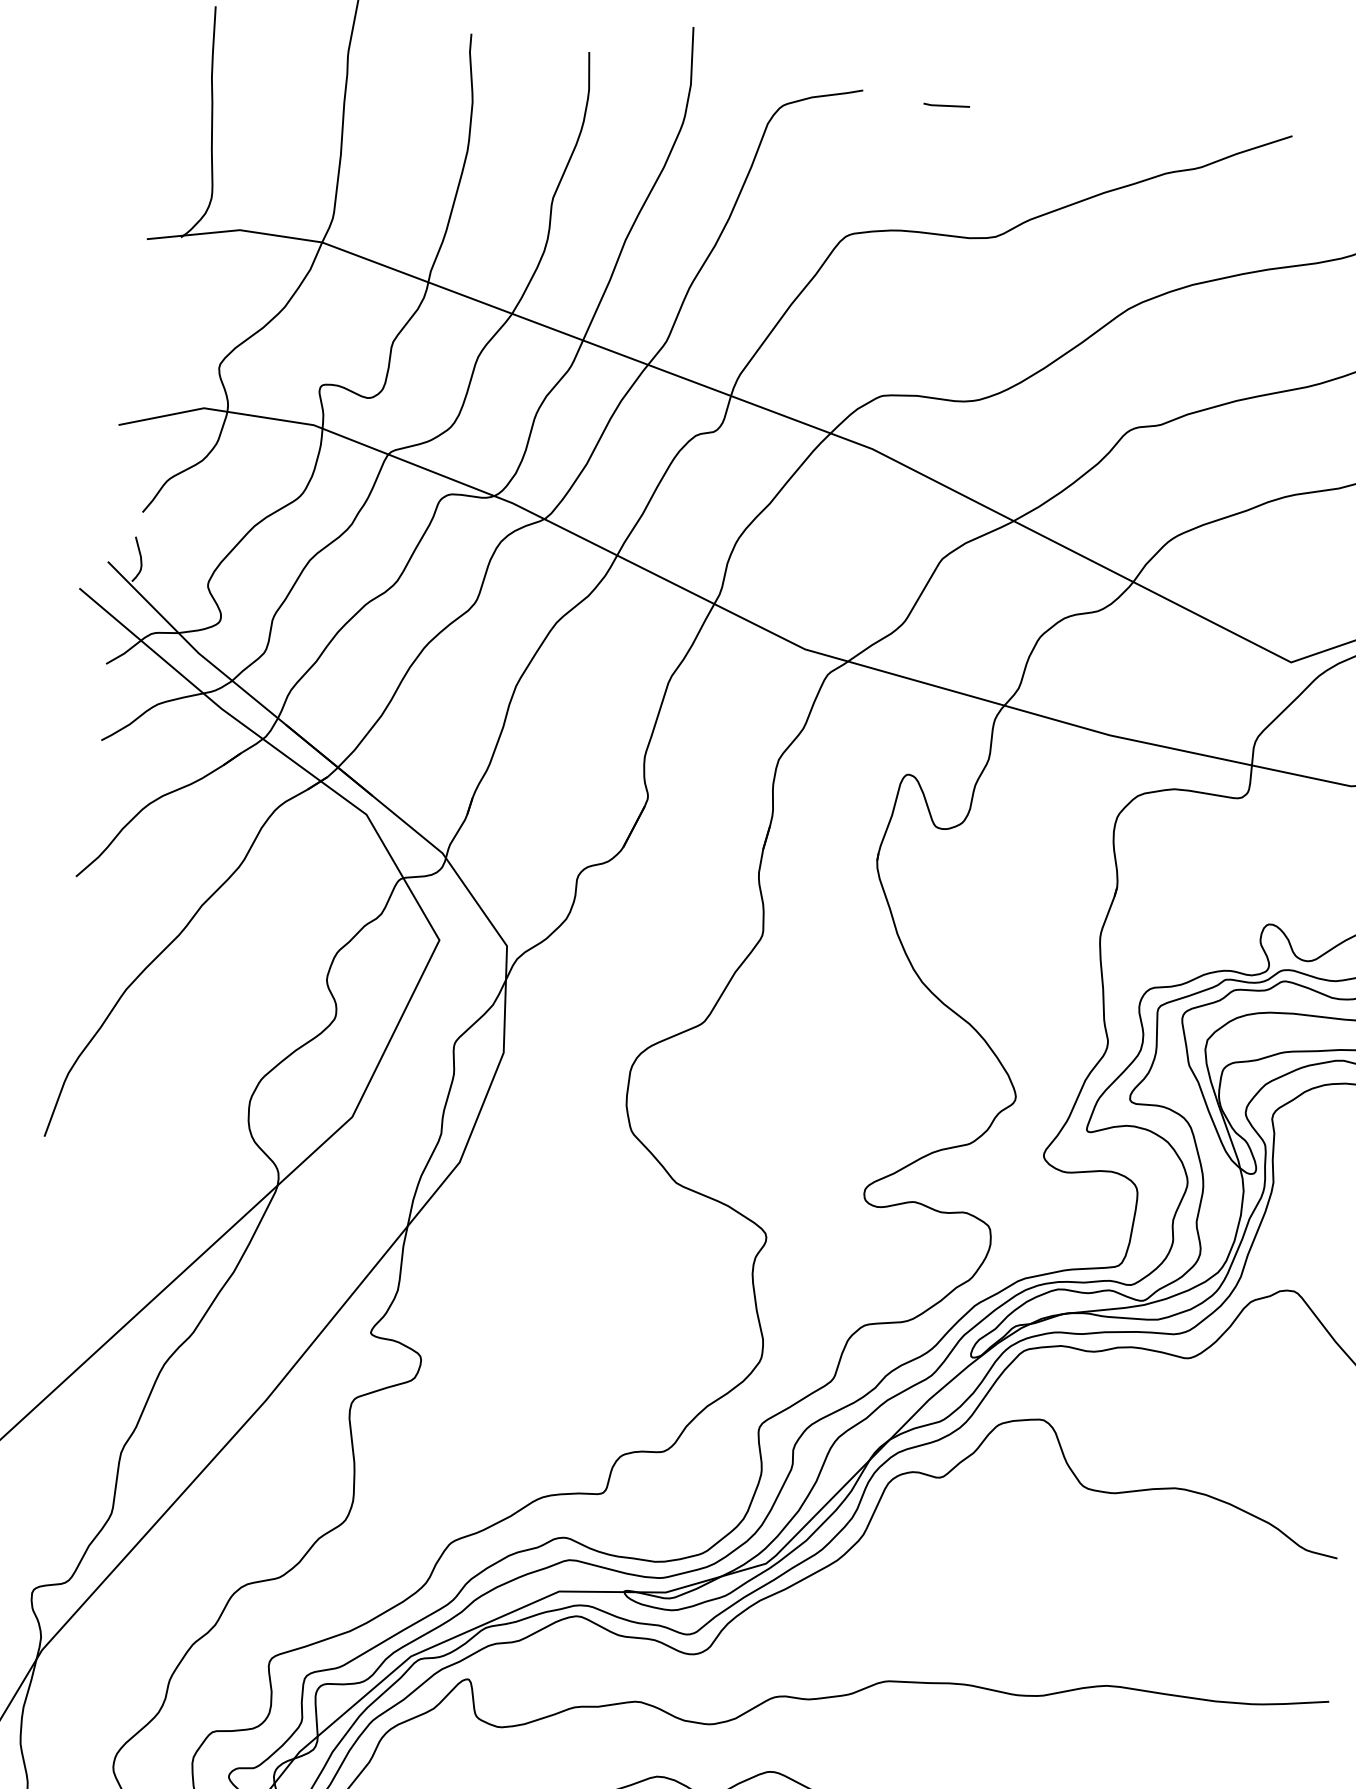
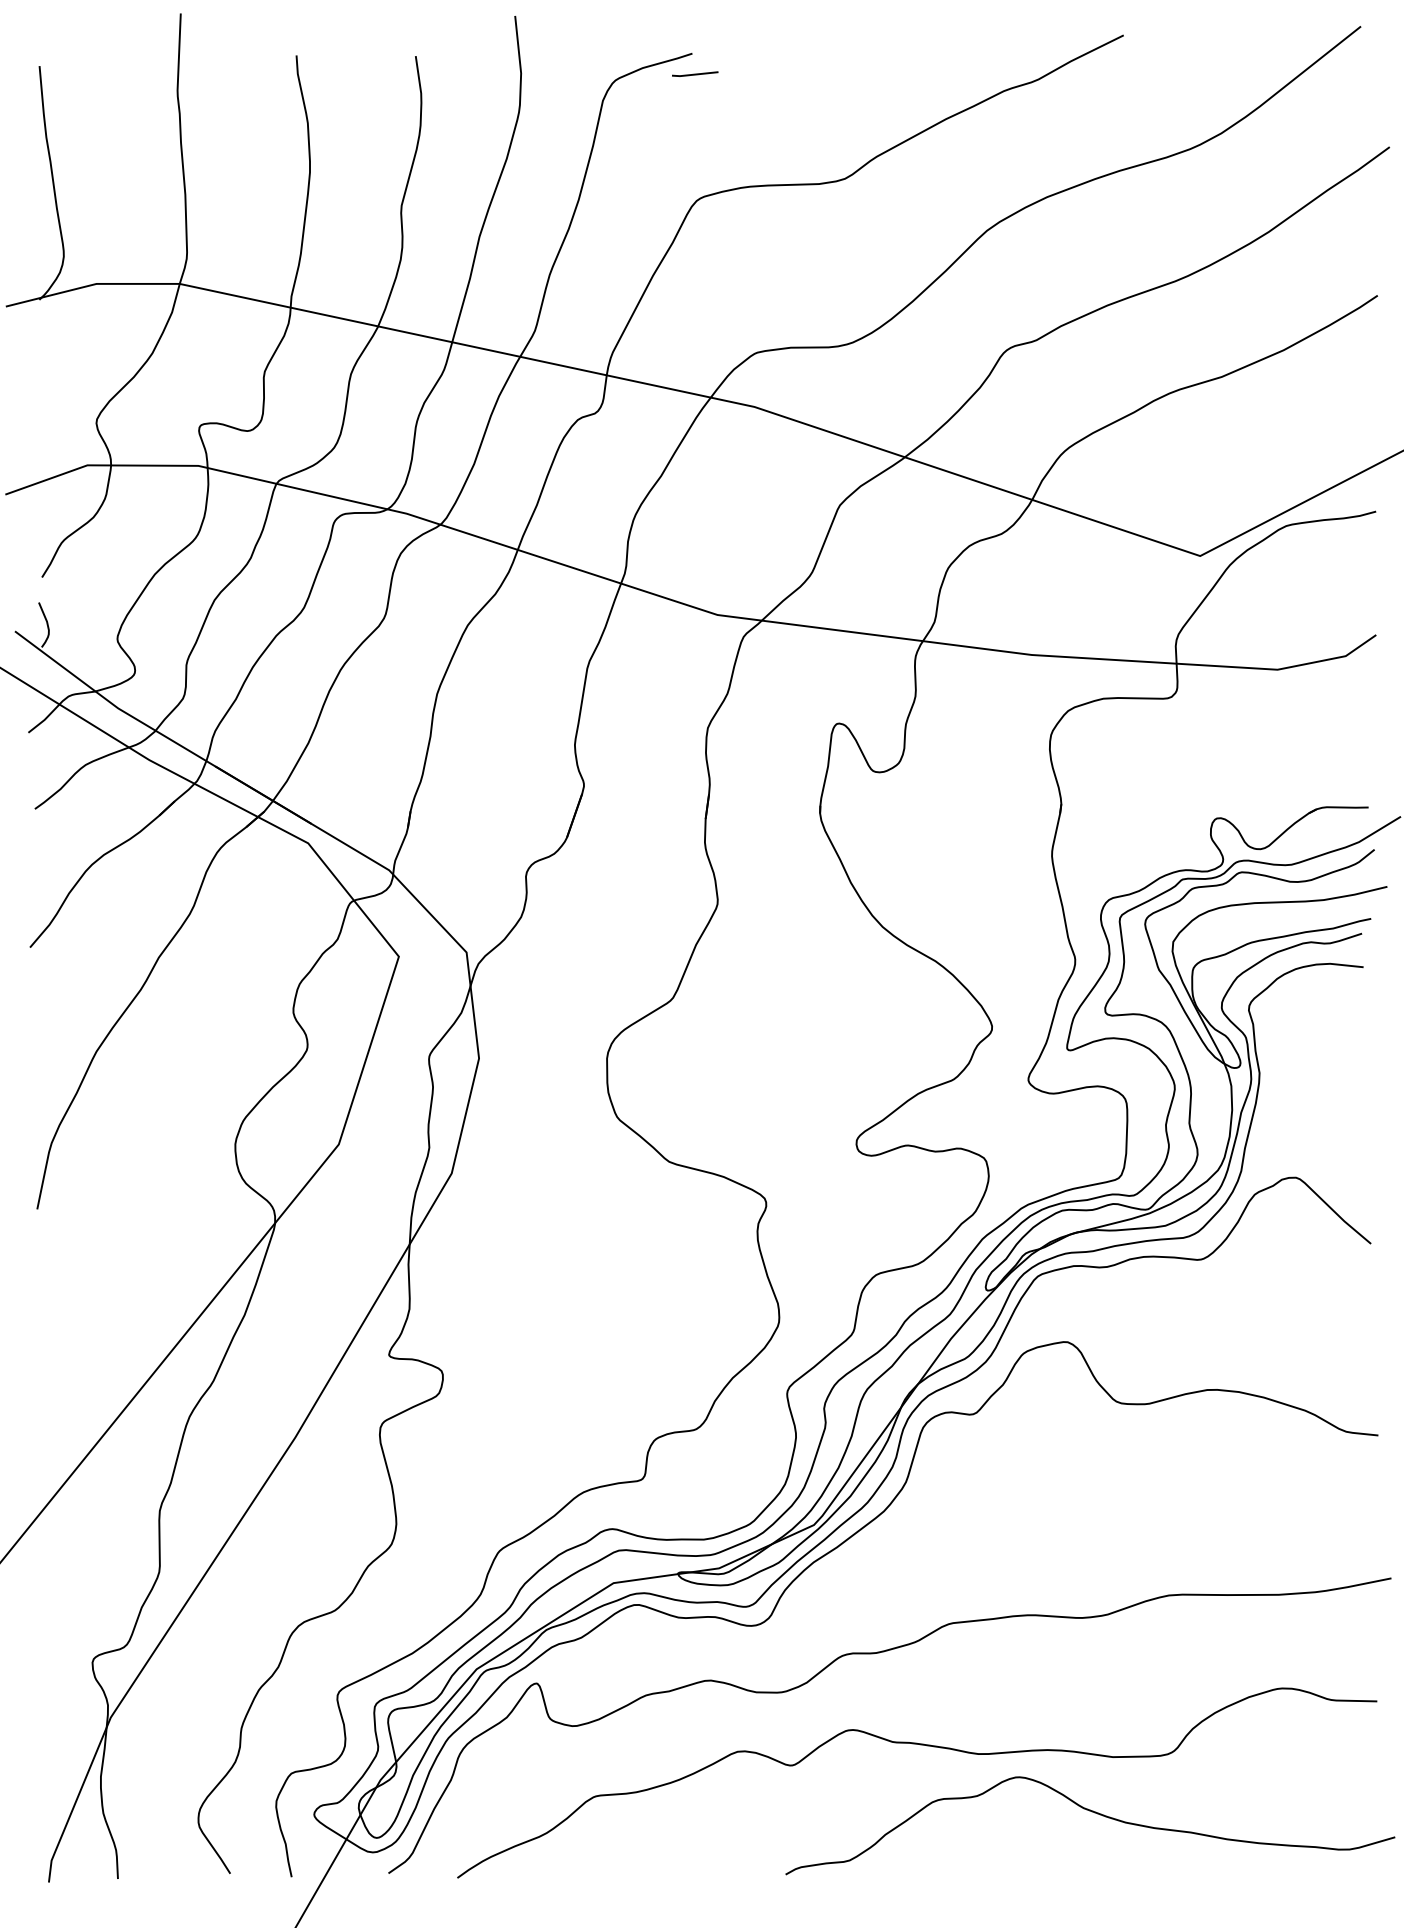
line: (947, 104) -> (695, 73), moved

